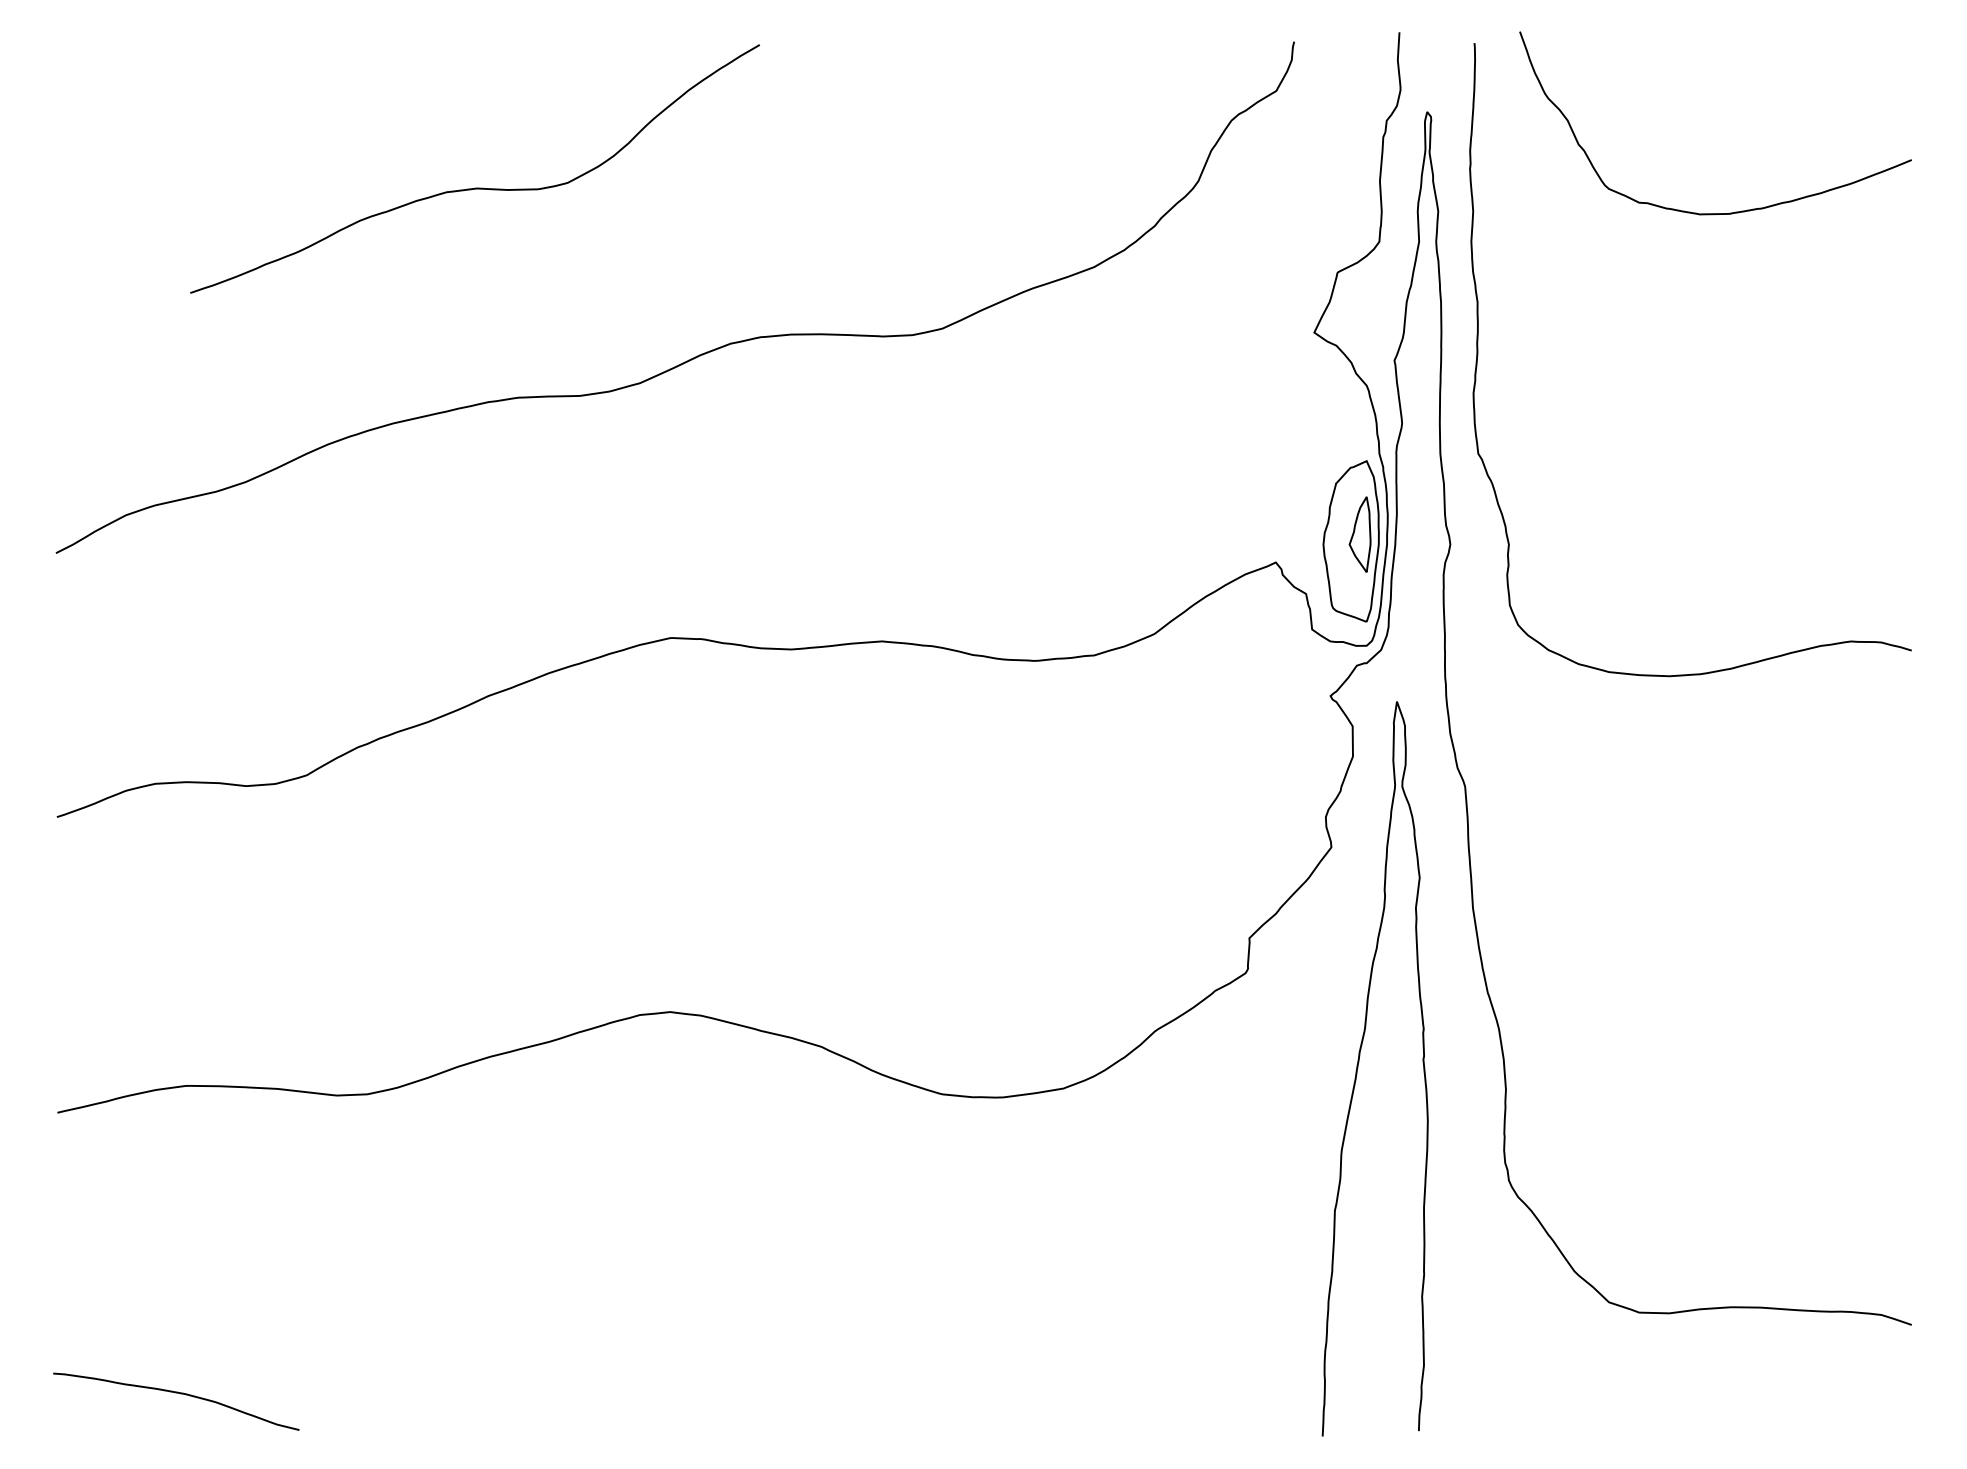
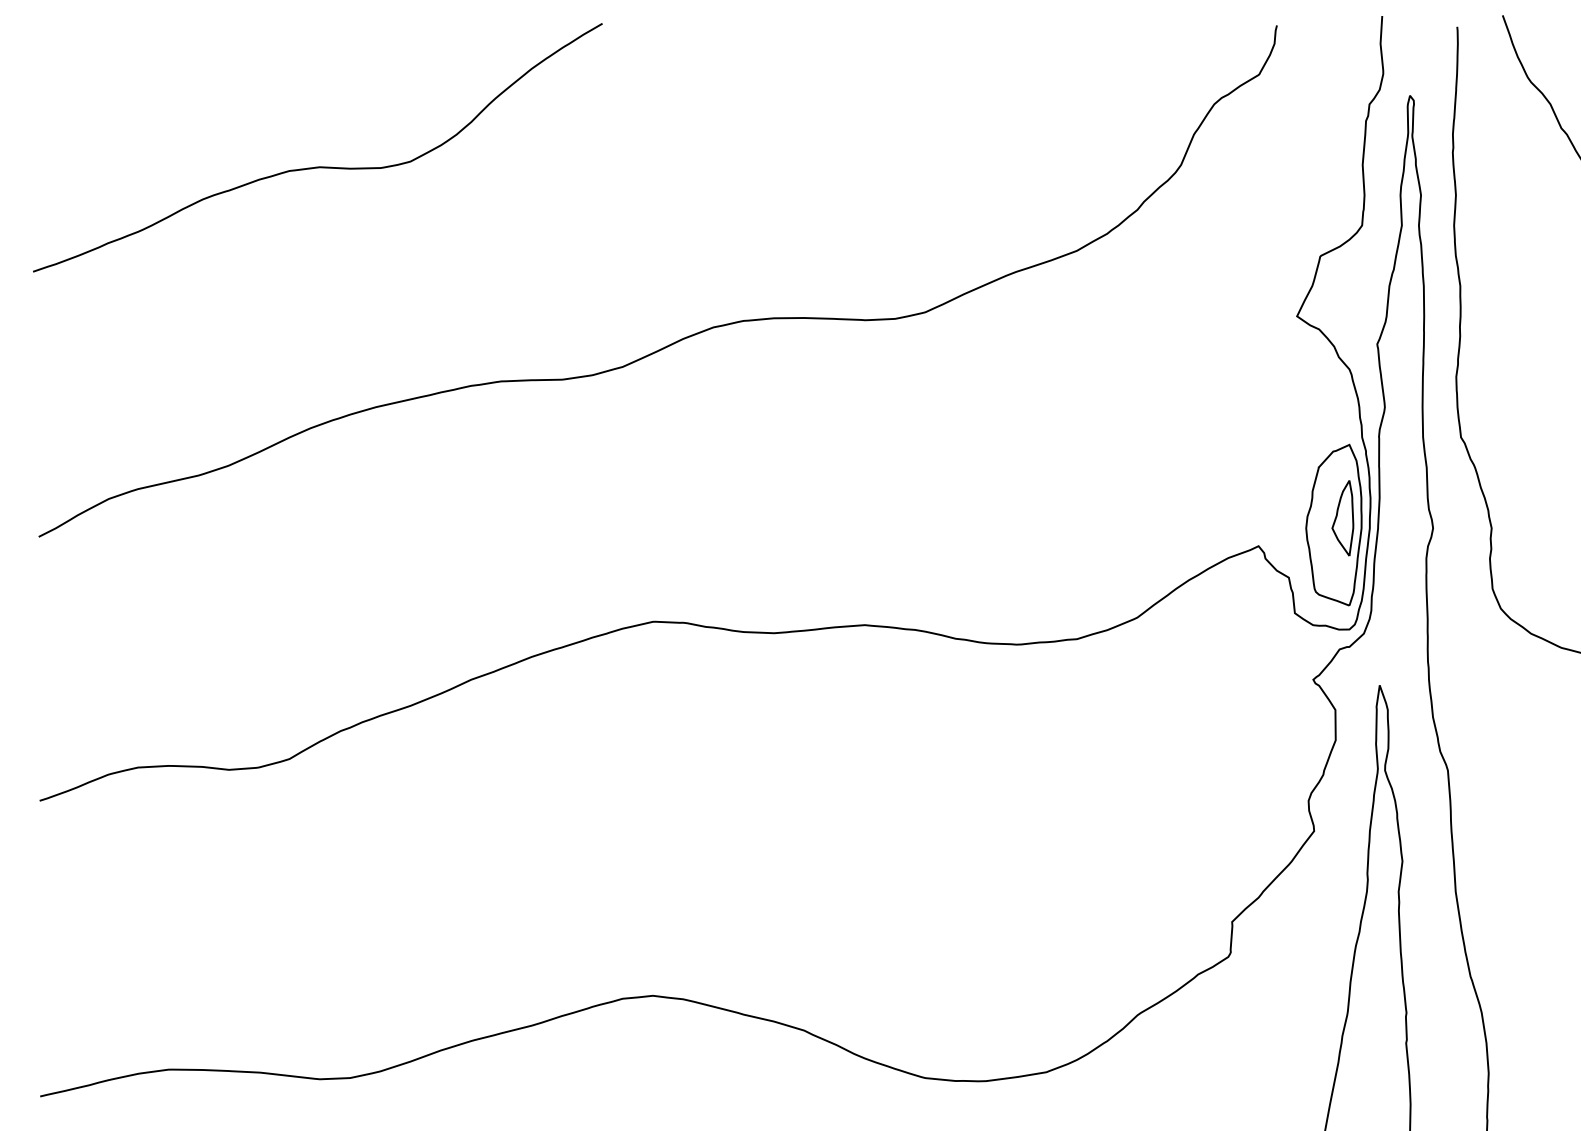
curve: (474, 187) -> (317, 166), moved

